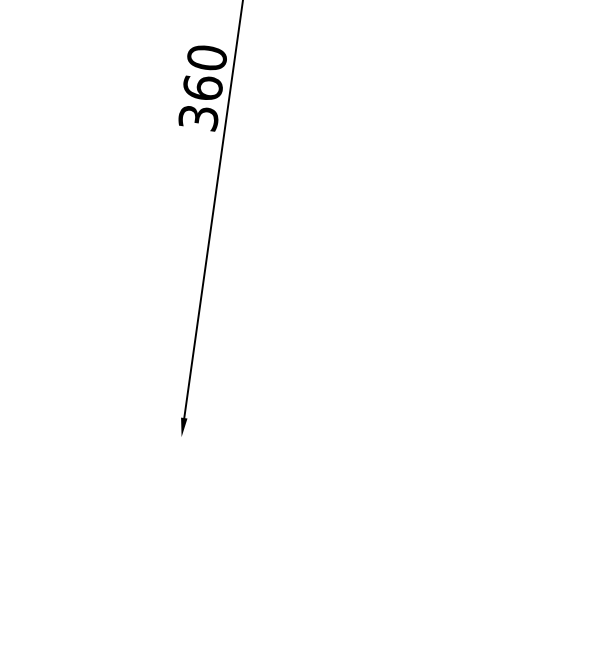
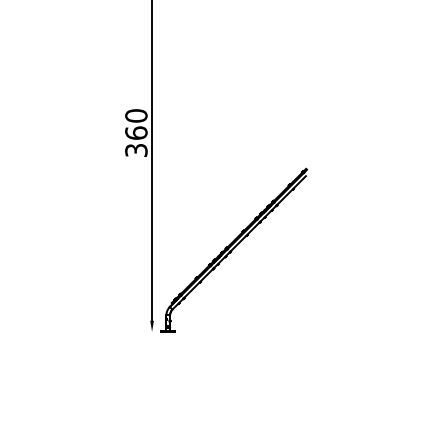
part: (345, 314) -> (234, 249), added

